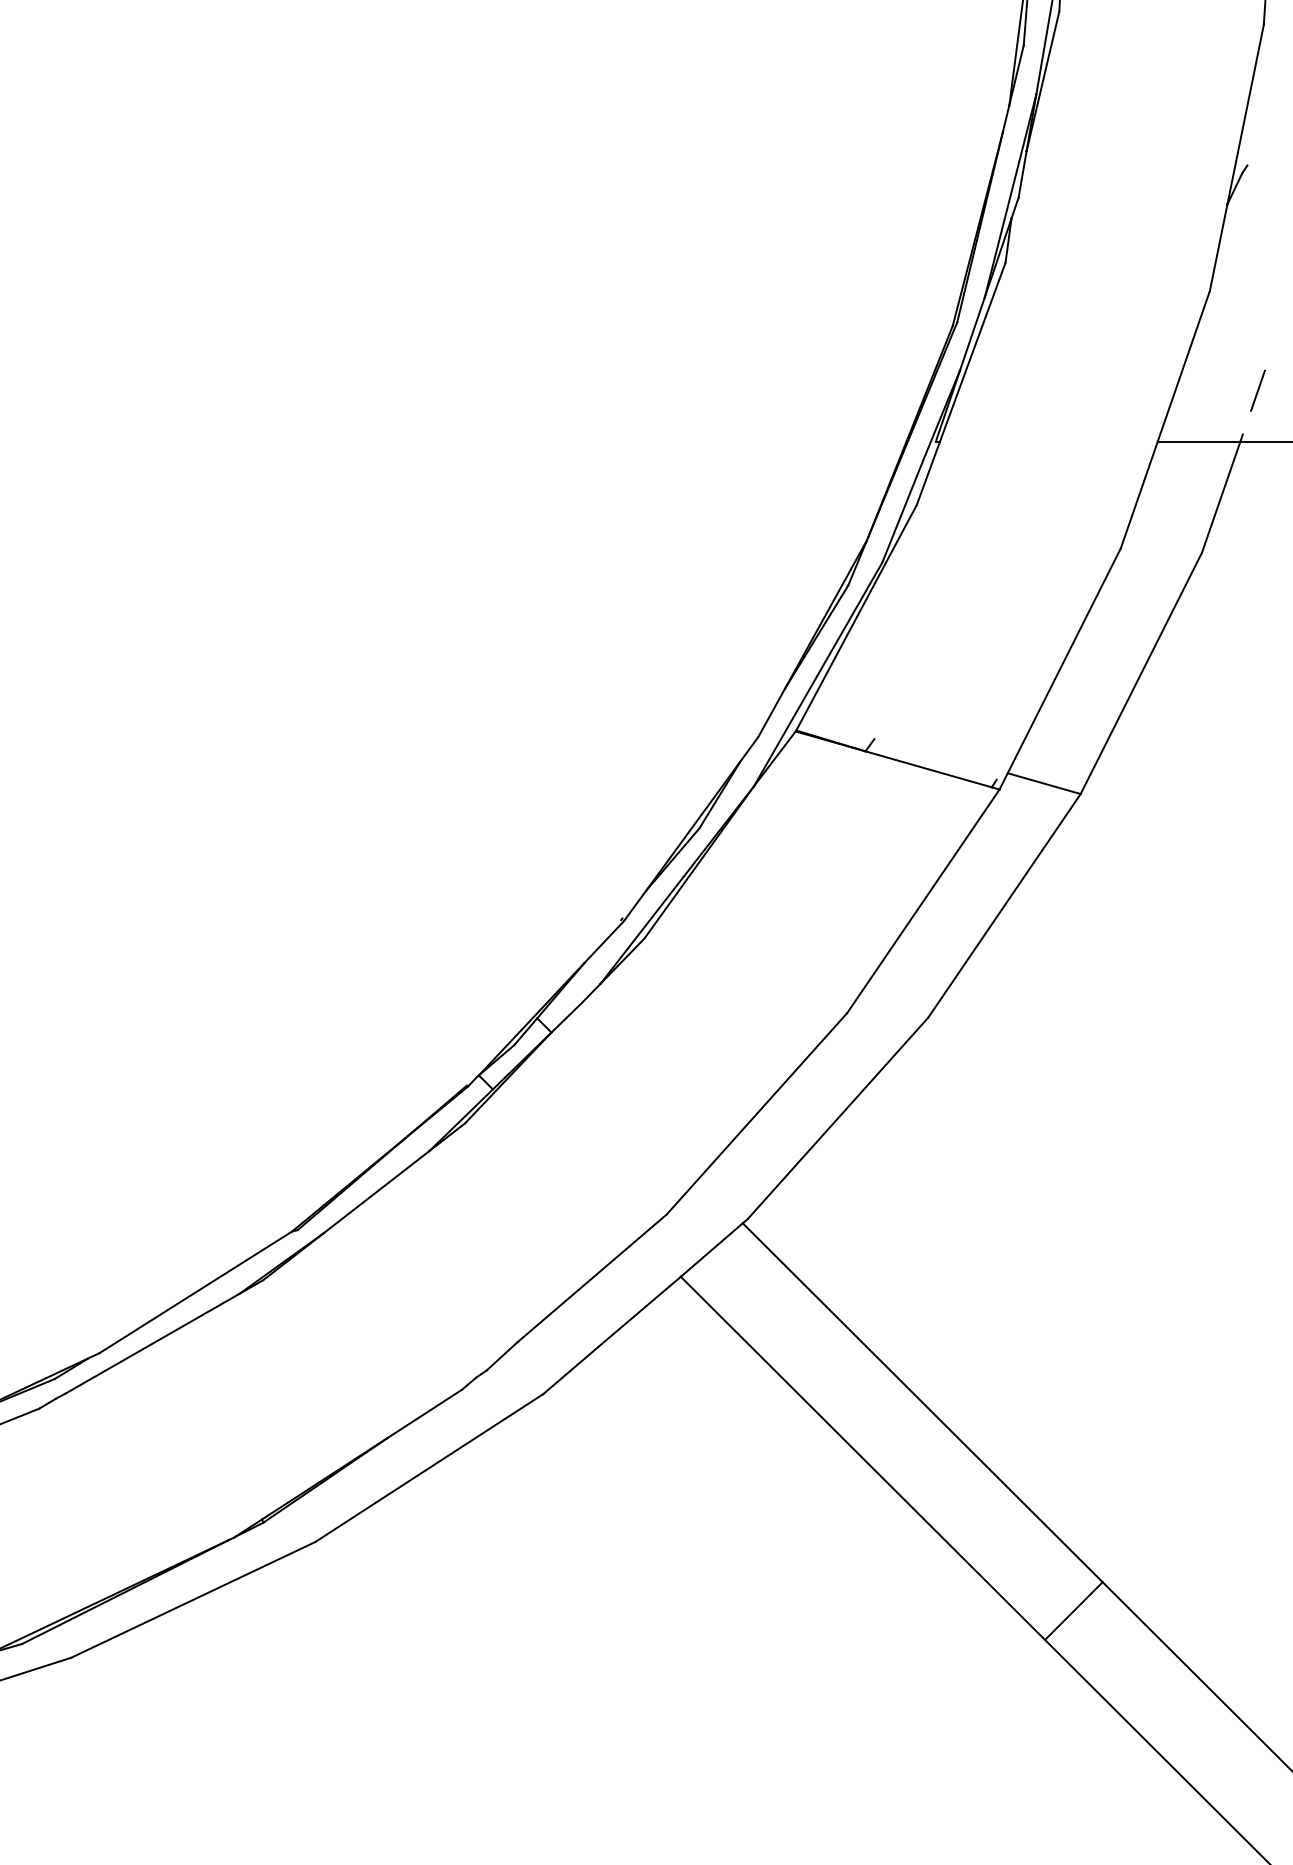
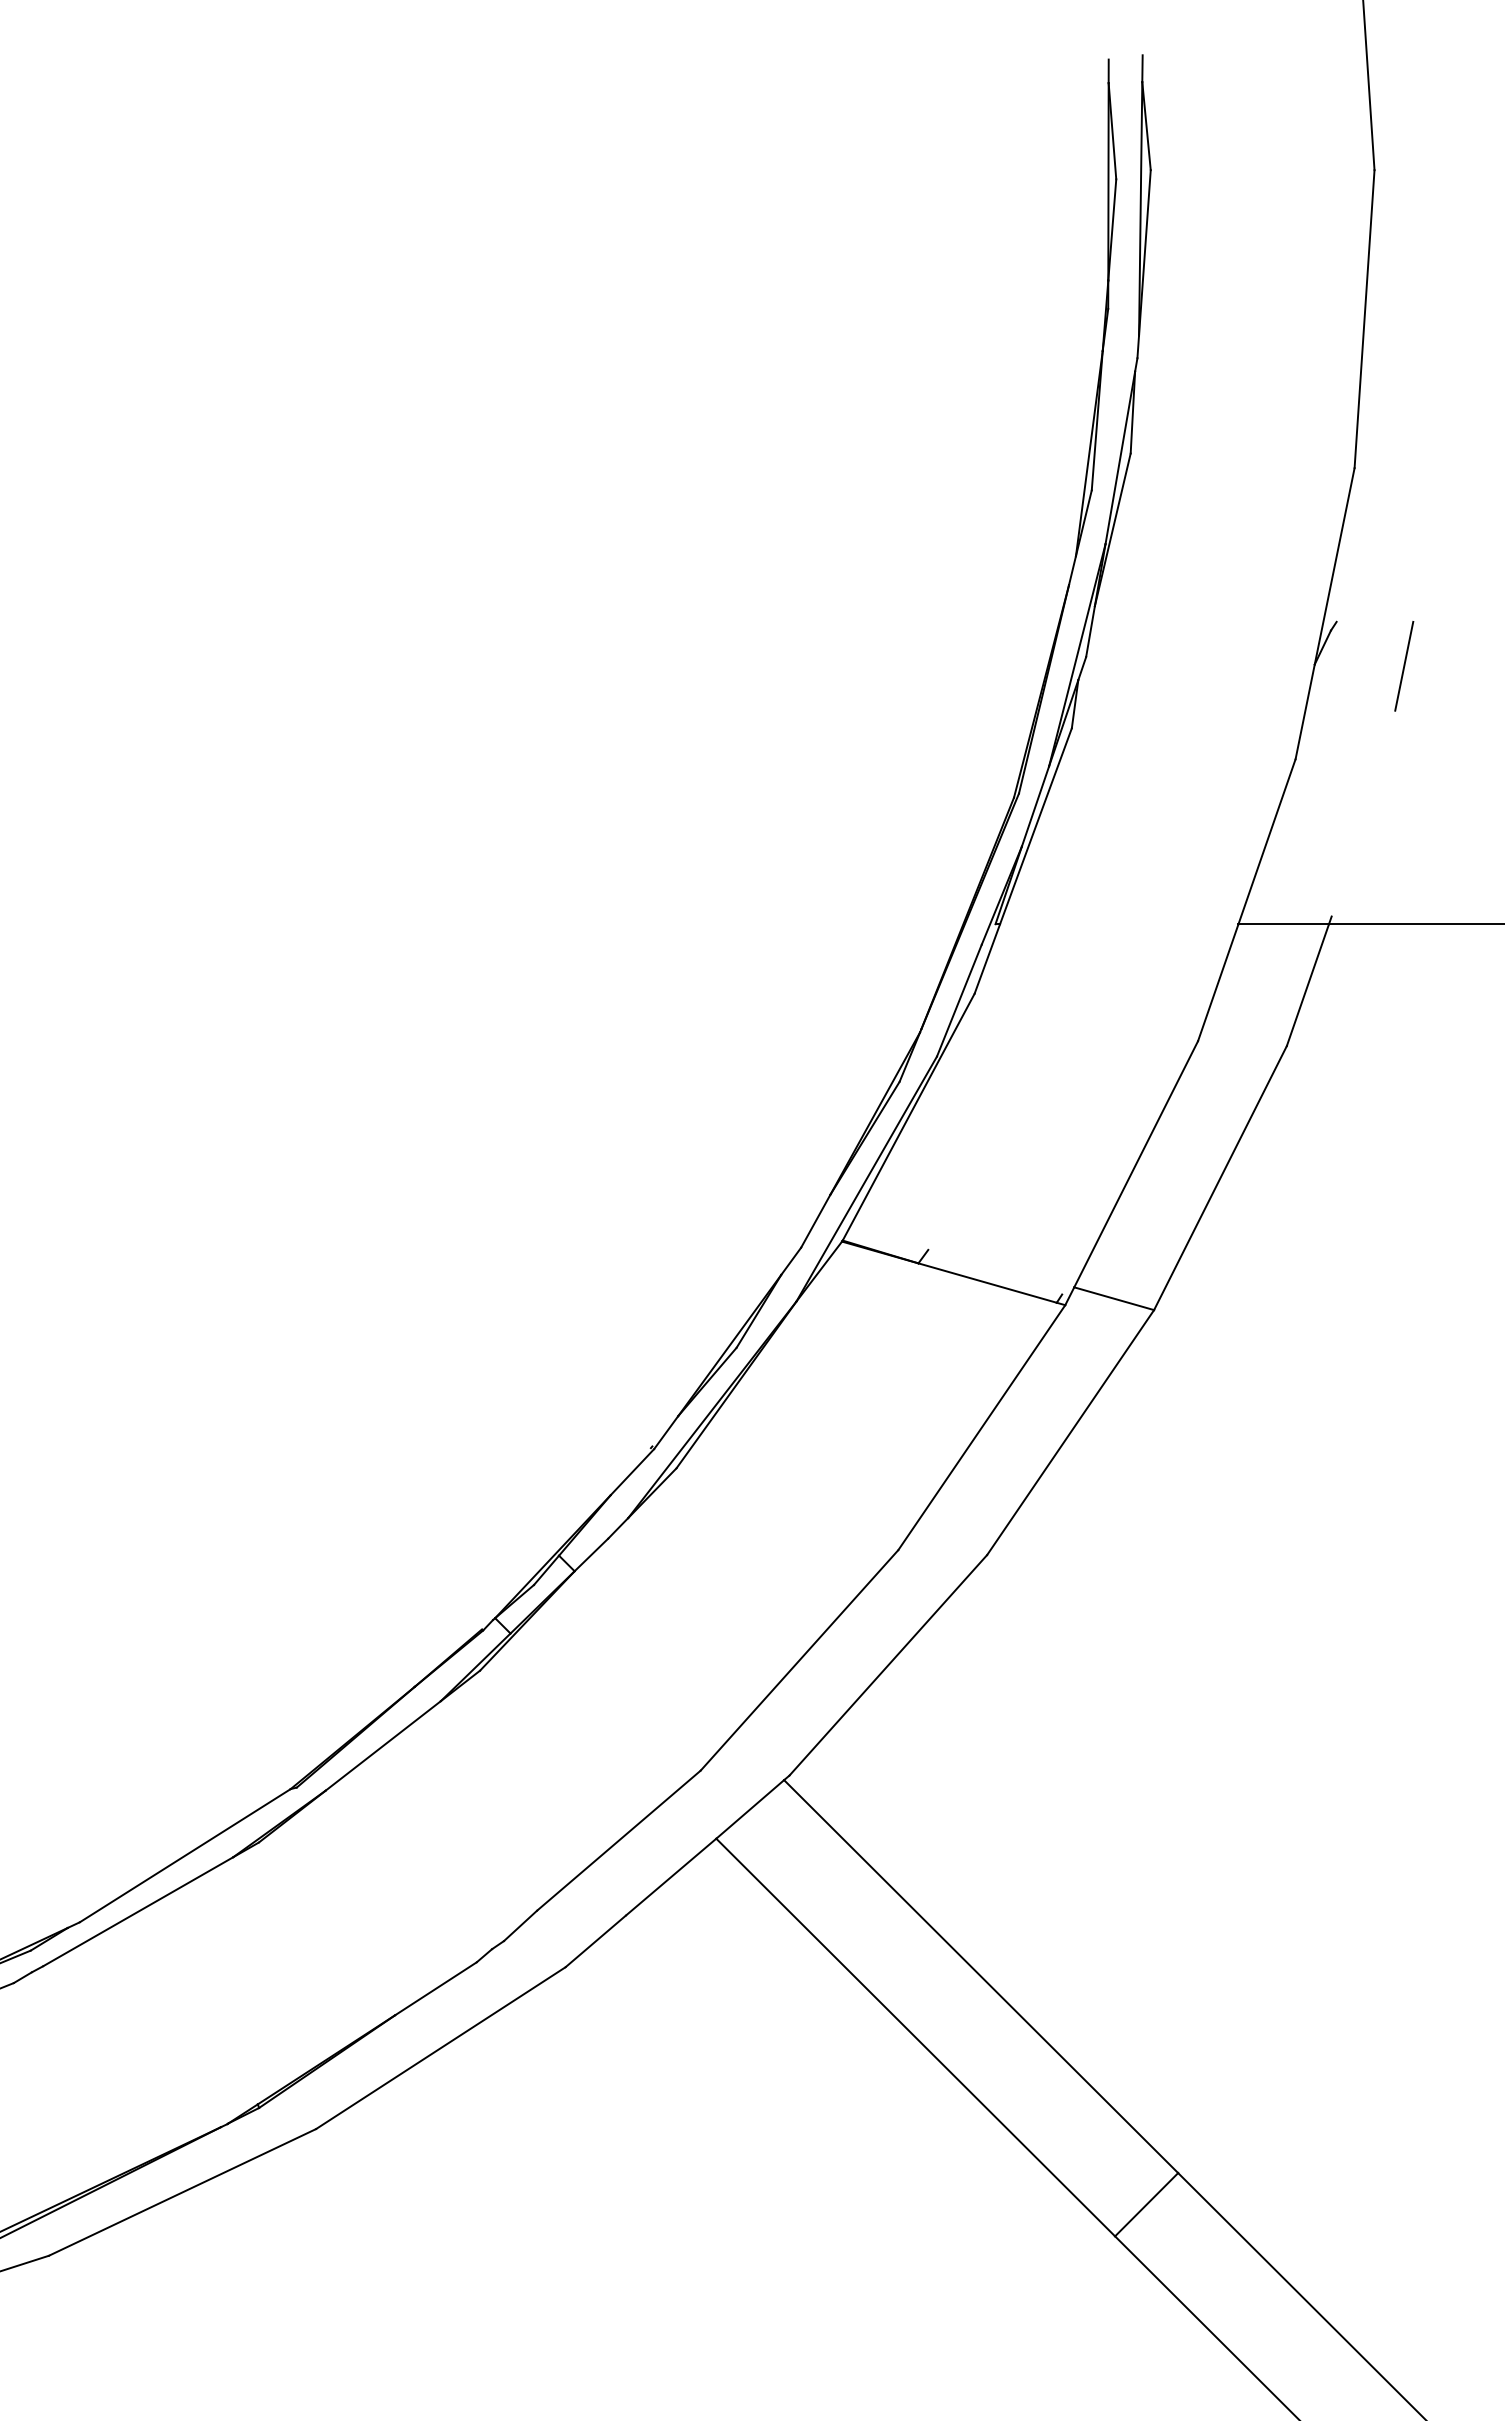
line: (1257, 390) -> (1347, 868), removed

